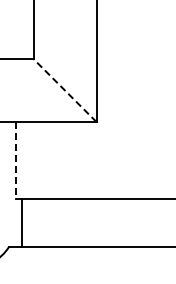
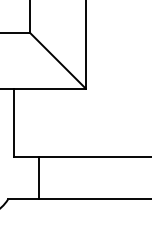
line: (65, 90) -> (58, 60), dashed -> solid
line: (15, 161) -> (13, 123), dashed -> solid
line: (21, 222) -> (38, 177), moved

